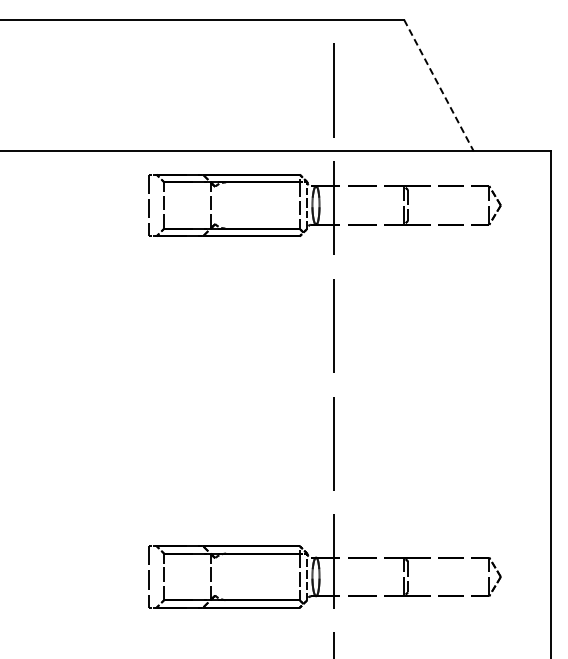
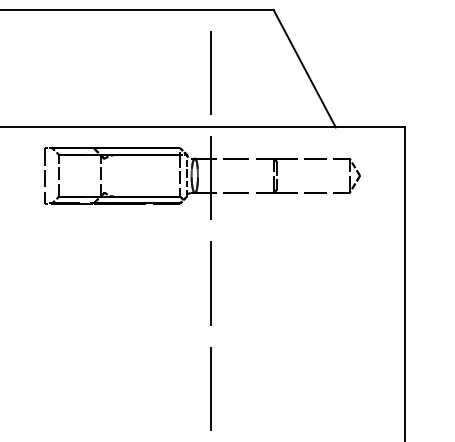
line: (439, 85) -> (305, 68), dashed -> solid

